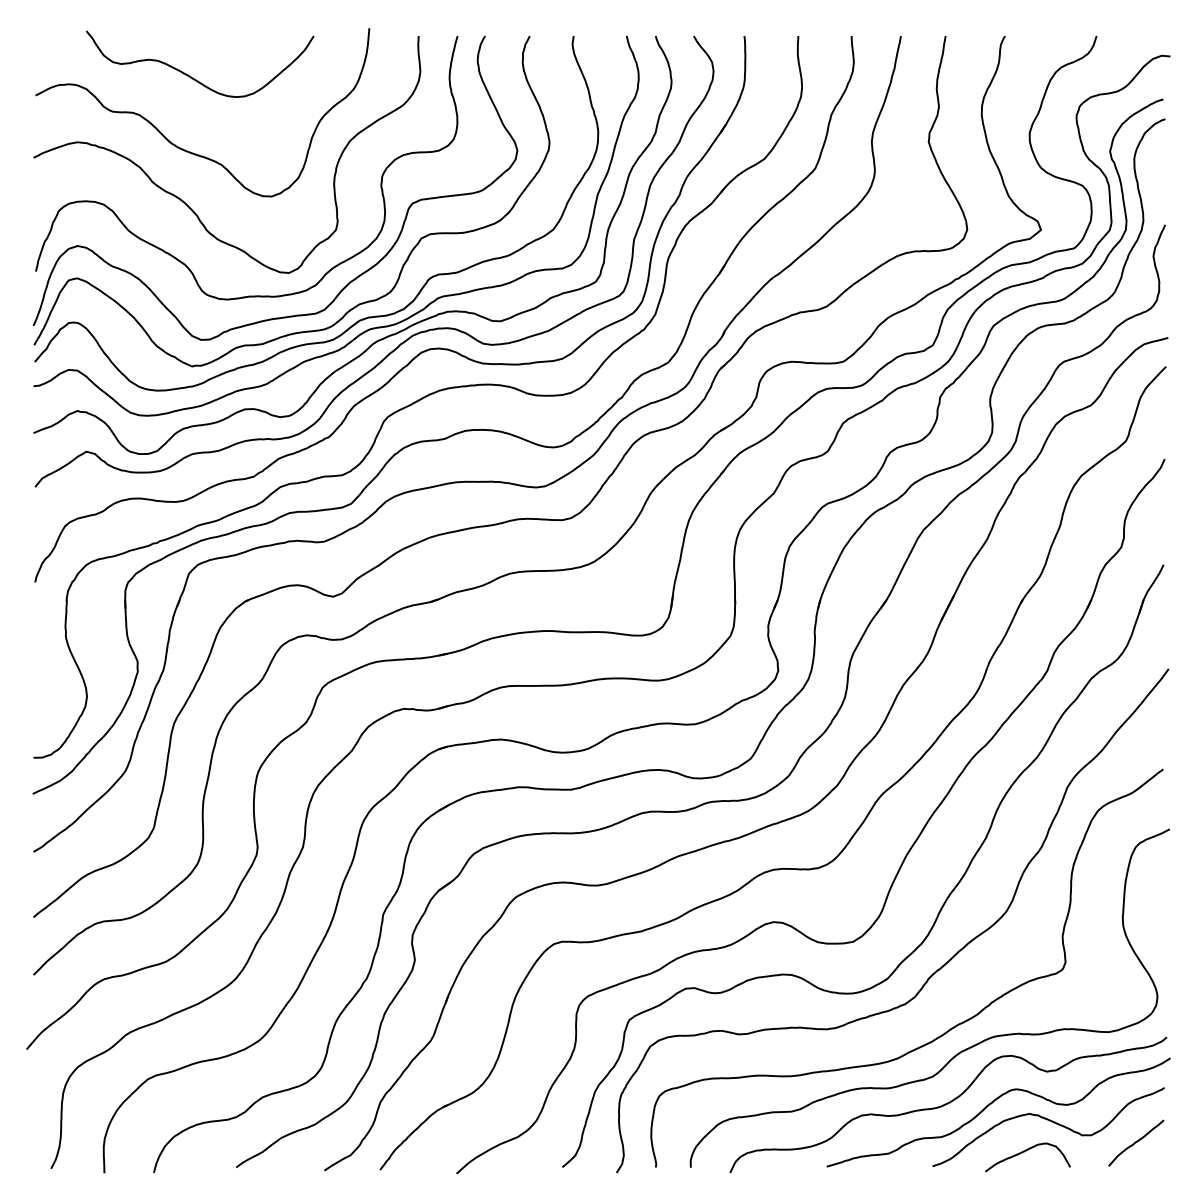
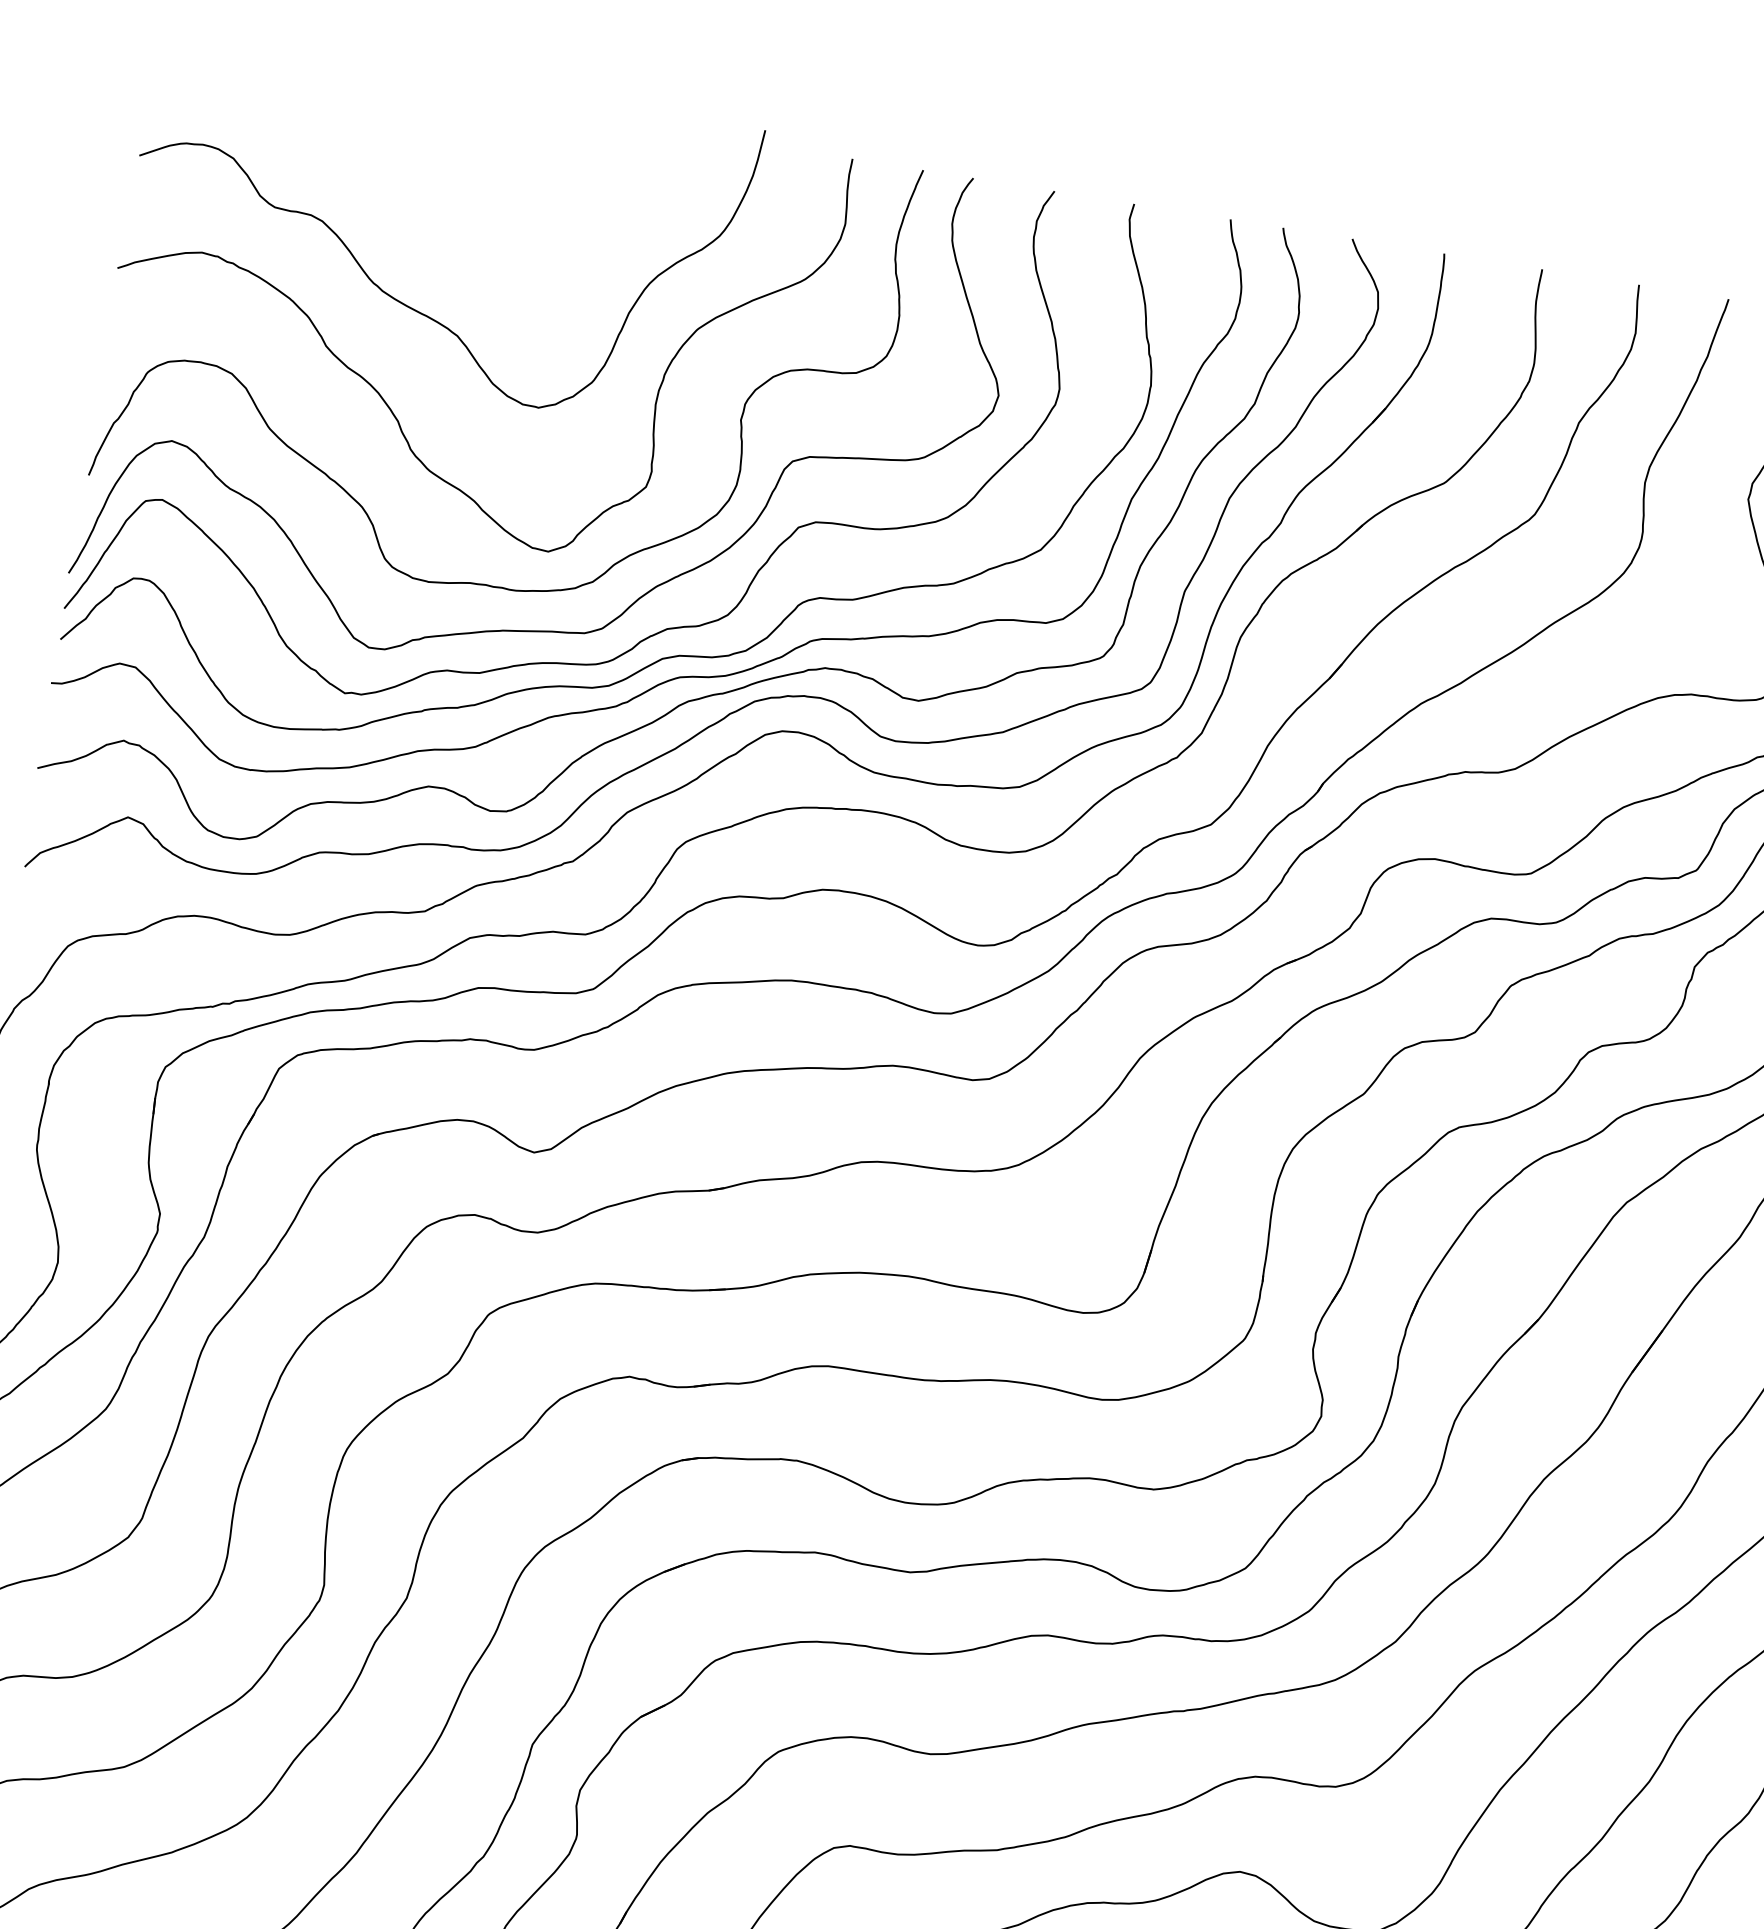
curve: (193, 77) -> (431, 168), removed

